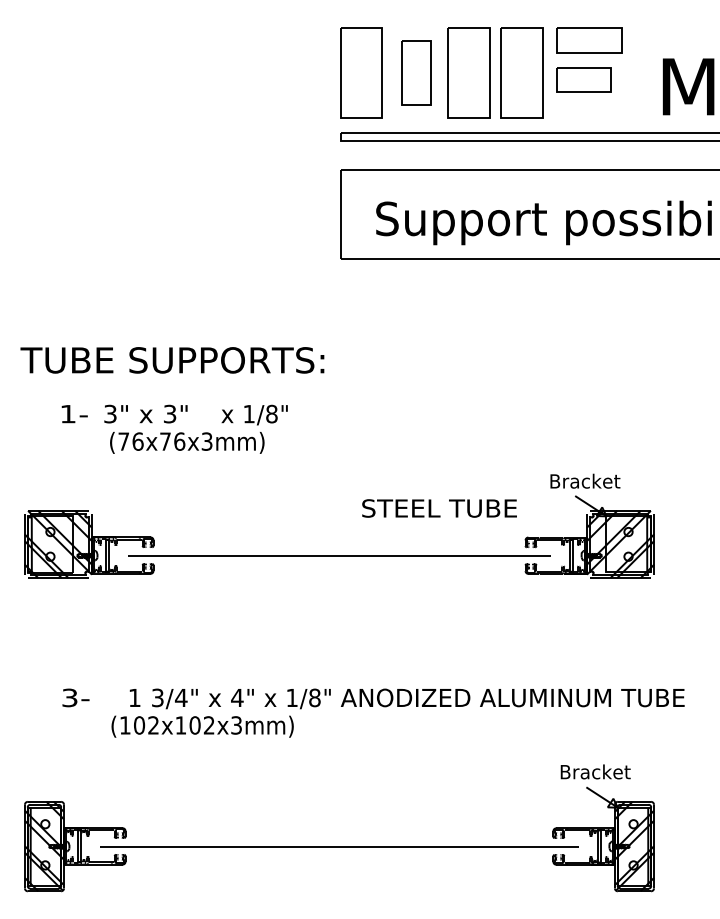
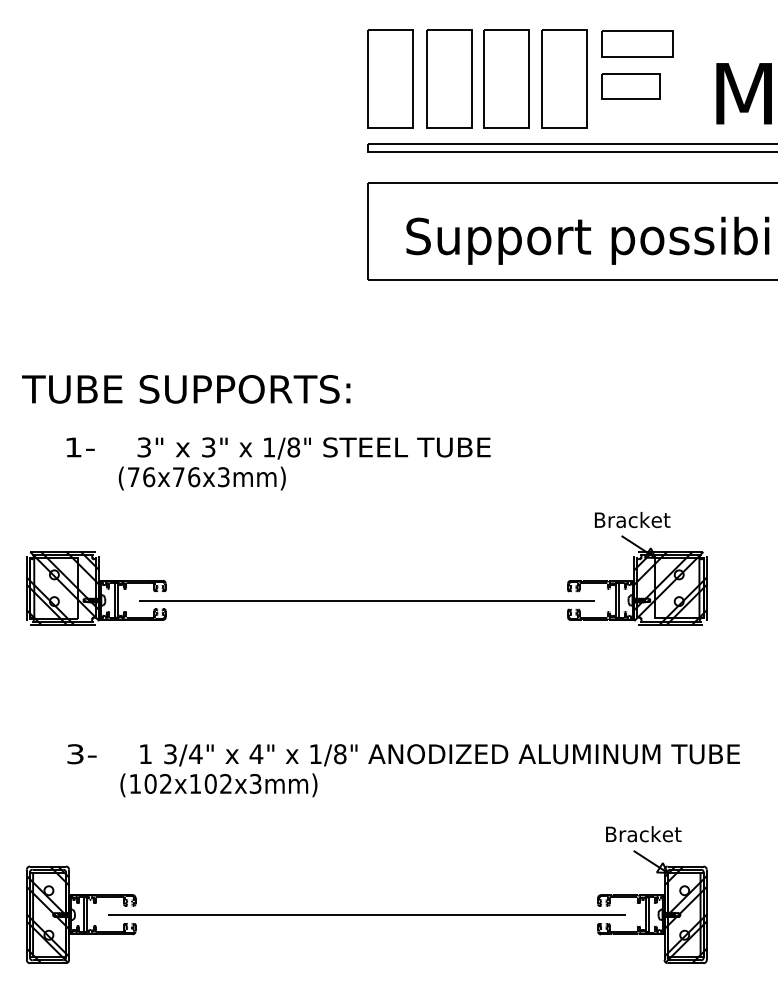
part: (415, 72) -> (449, 78), size x1.43
text: (145, 414) -> (182, 447), moved
text: (439, 508) -> (406, 447), moved

